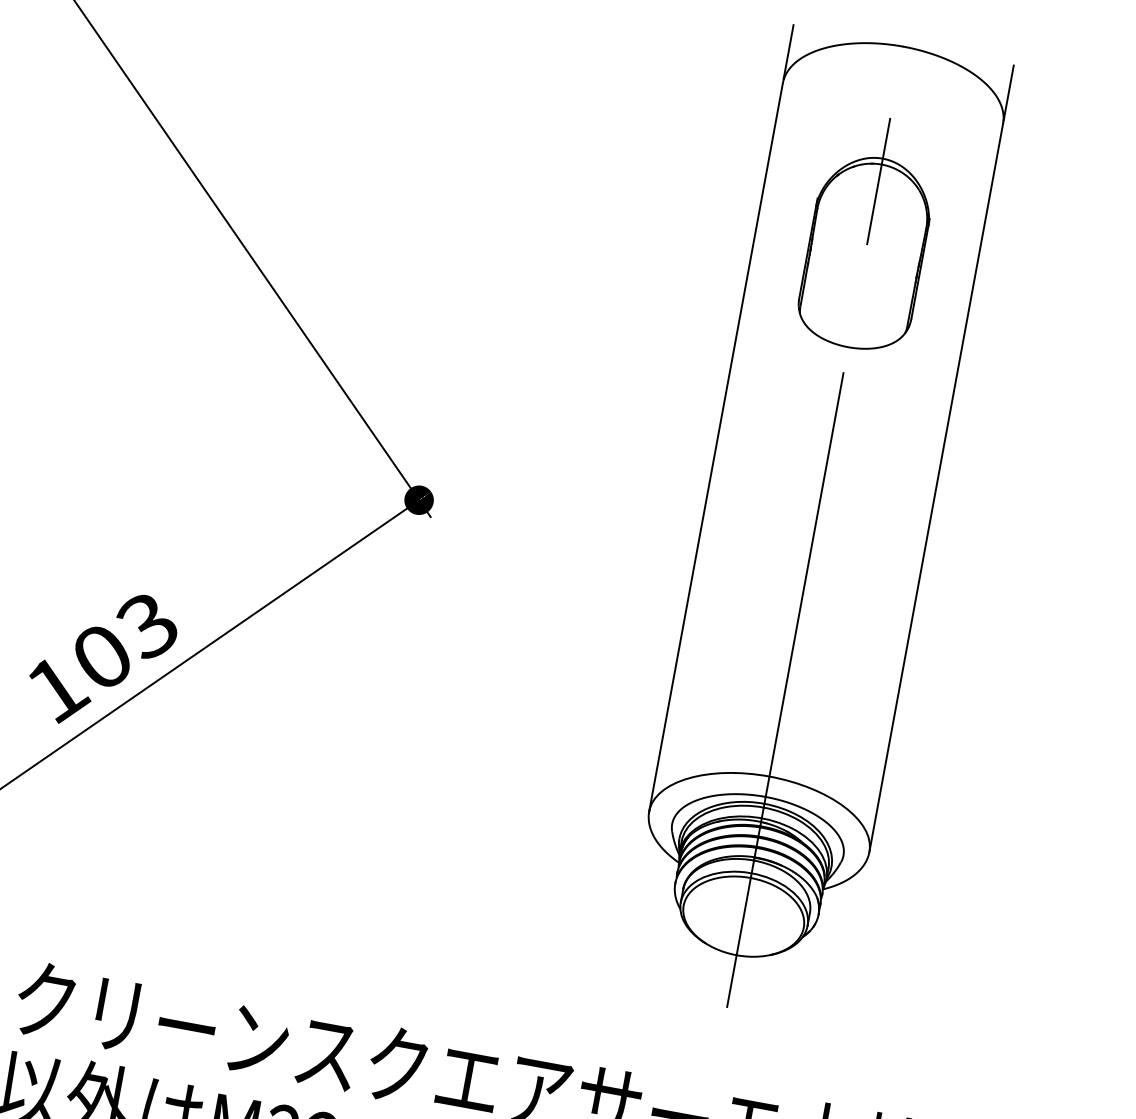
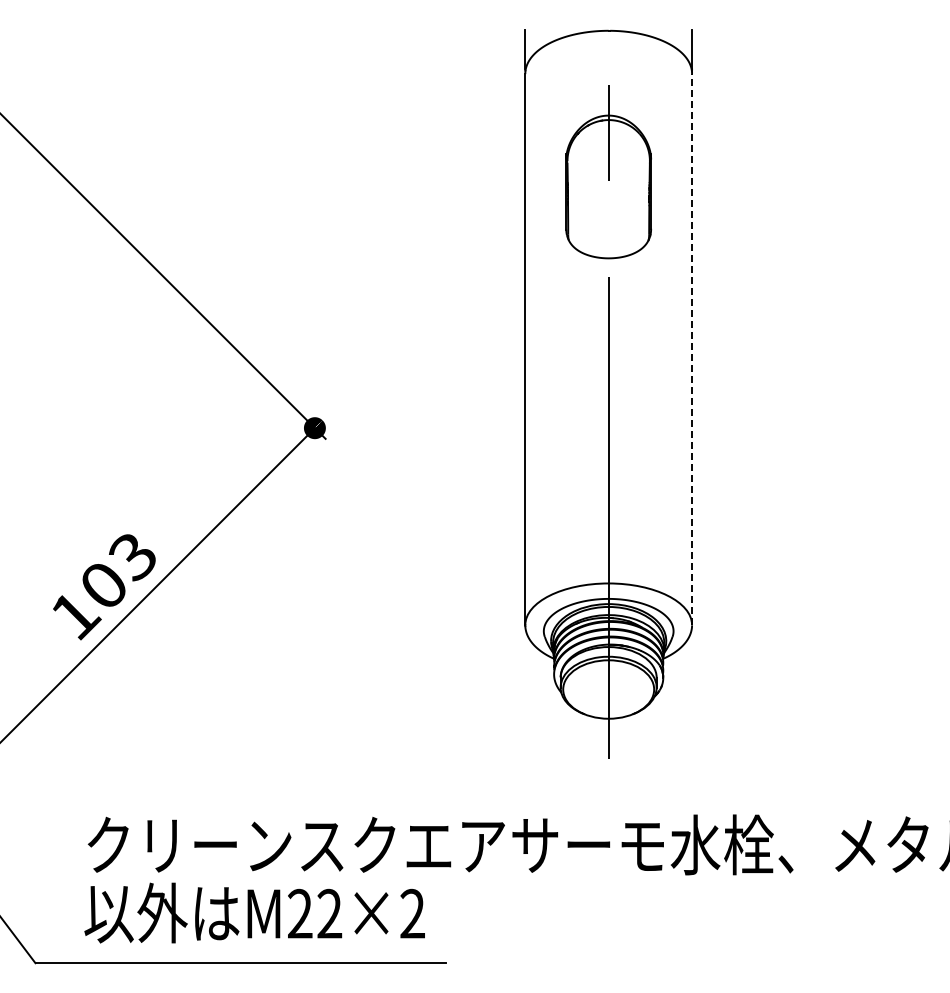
line: (936, 487) -> (692, 349), solid -> dashed

